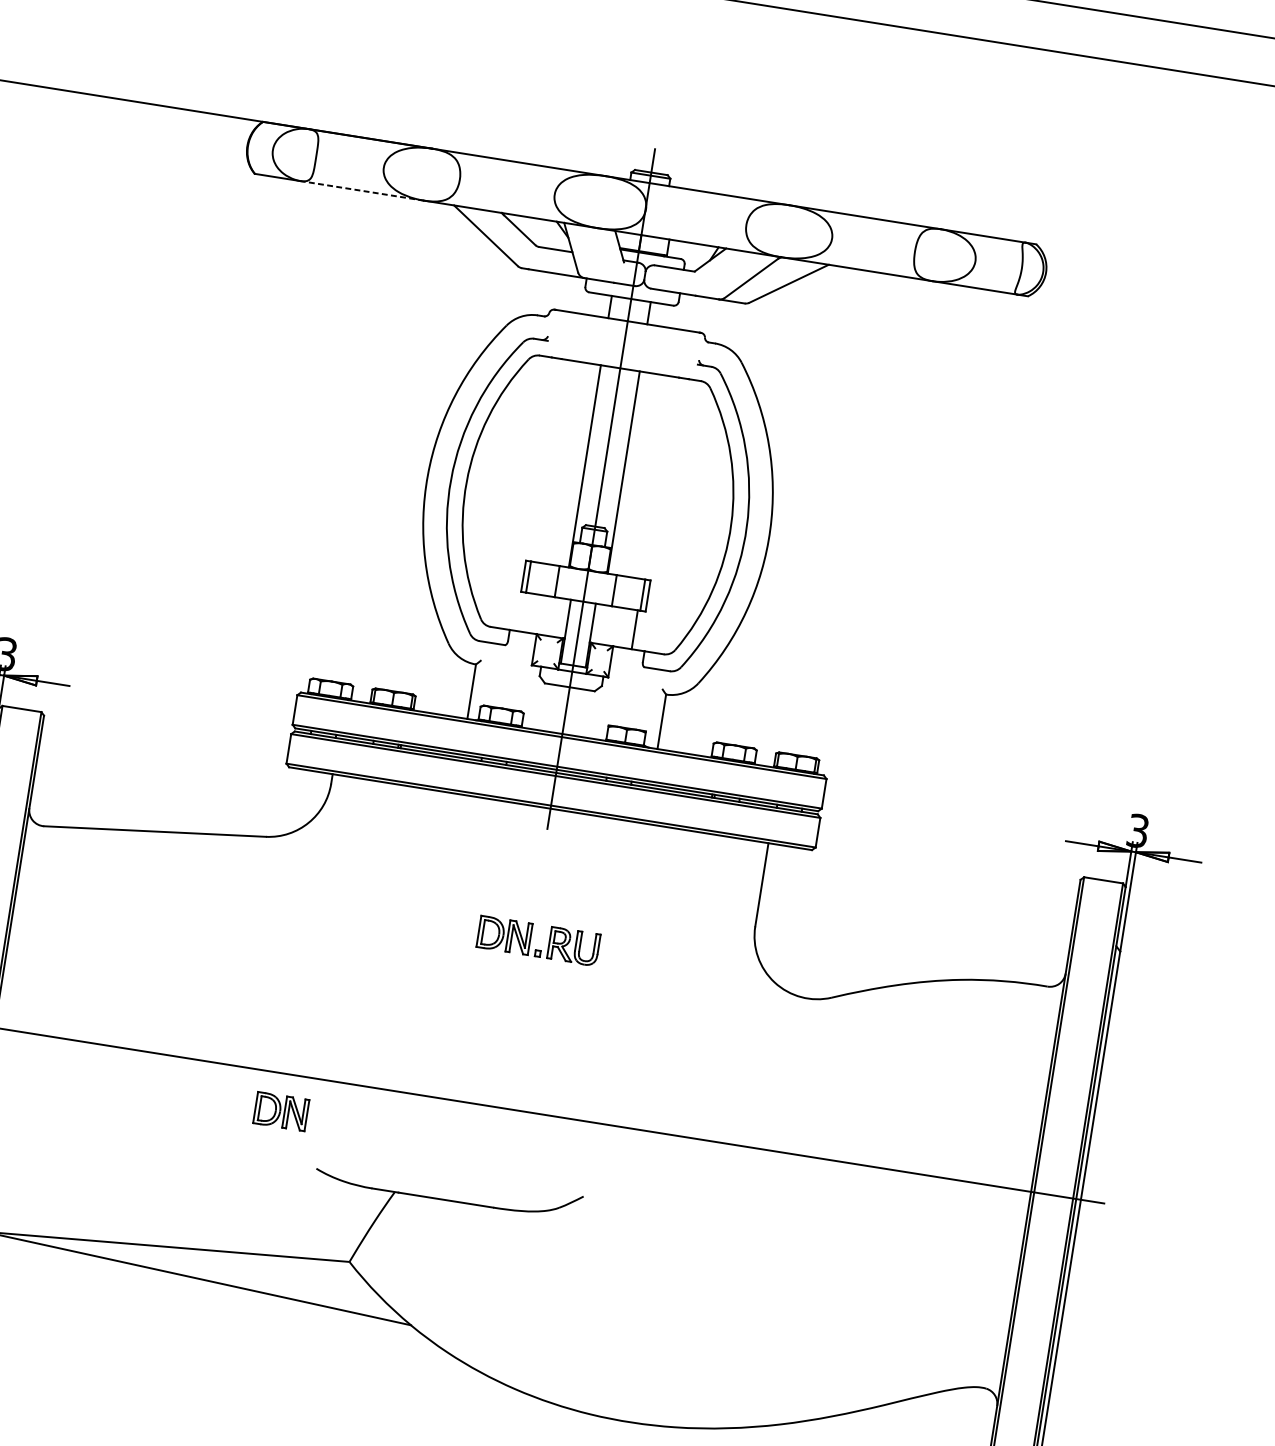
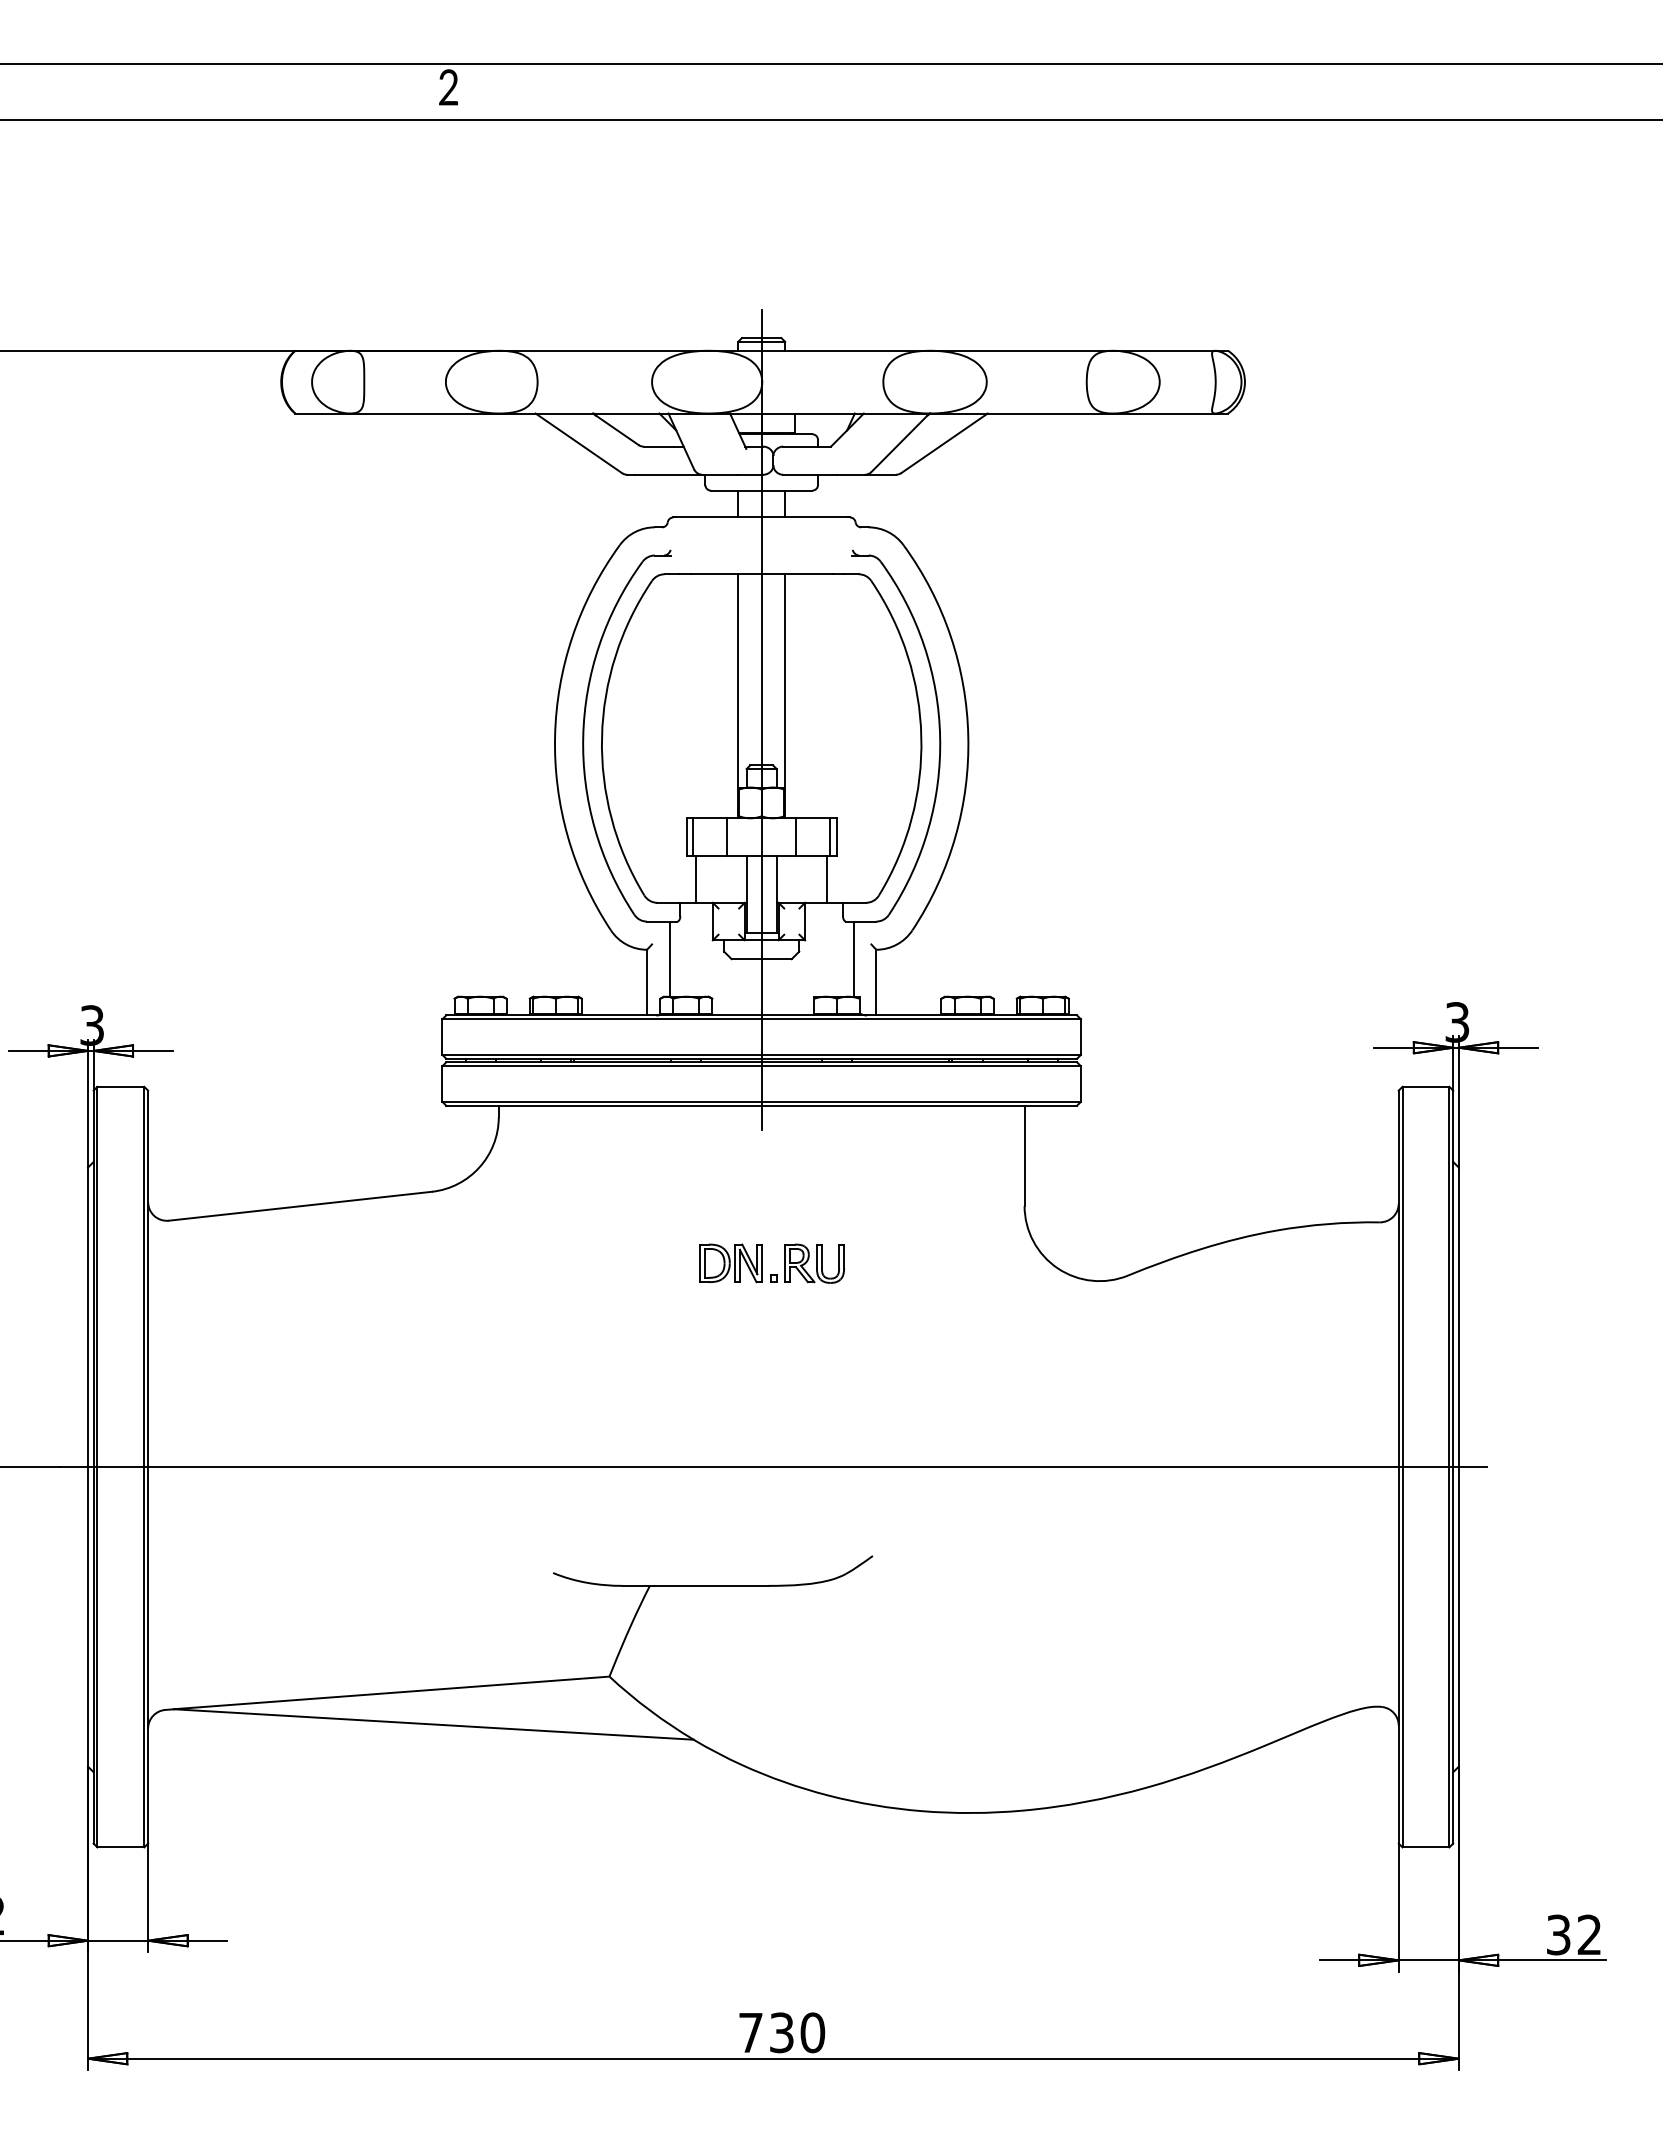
line: (362, 190) -> (424, 413), dashed -> solid
line: (525, 611) -> (695, 878), added
line: (493, 674) -> (669, 958), added
line: (646, 698) -> (853, 958), added
part: (280, 1111) -> (500, 1512), removed

